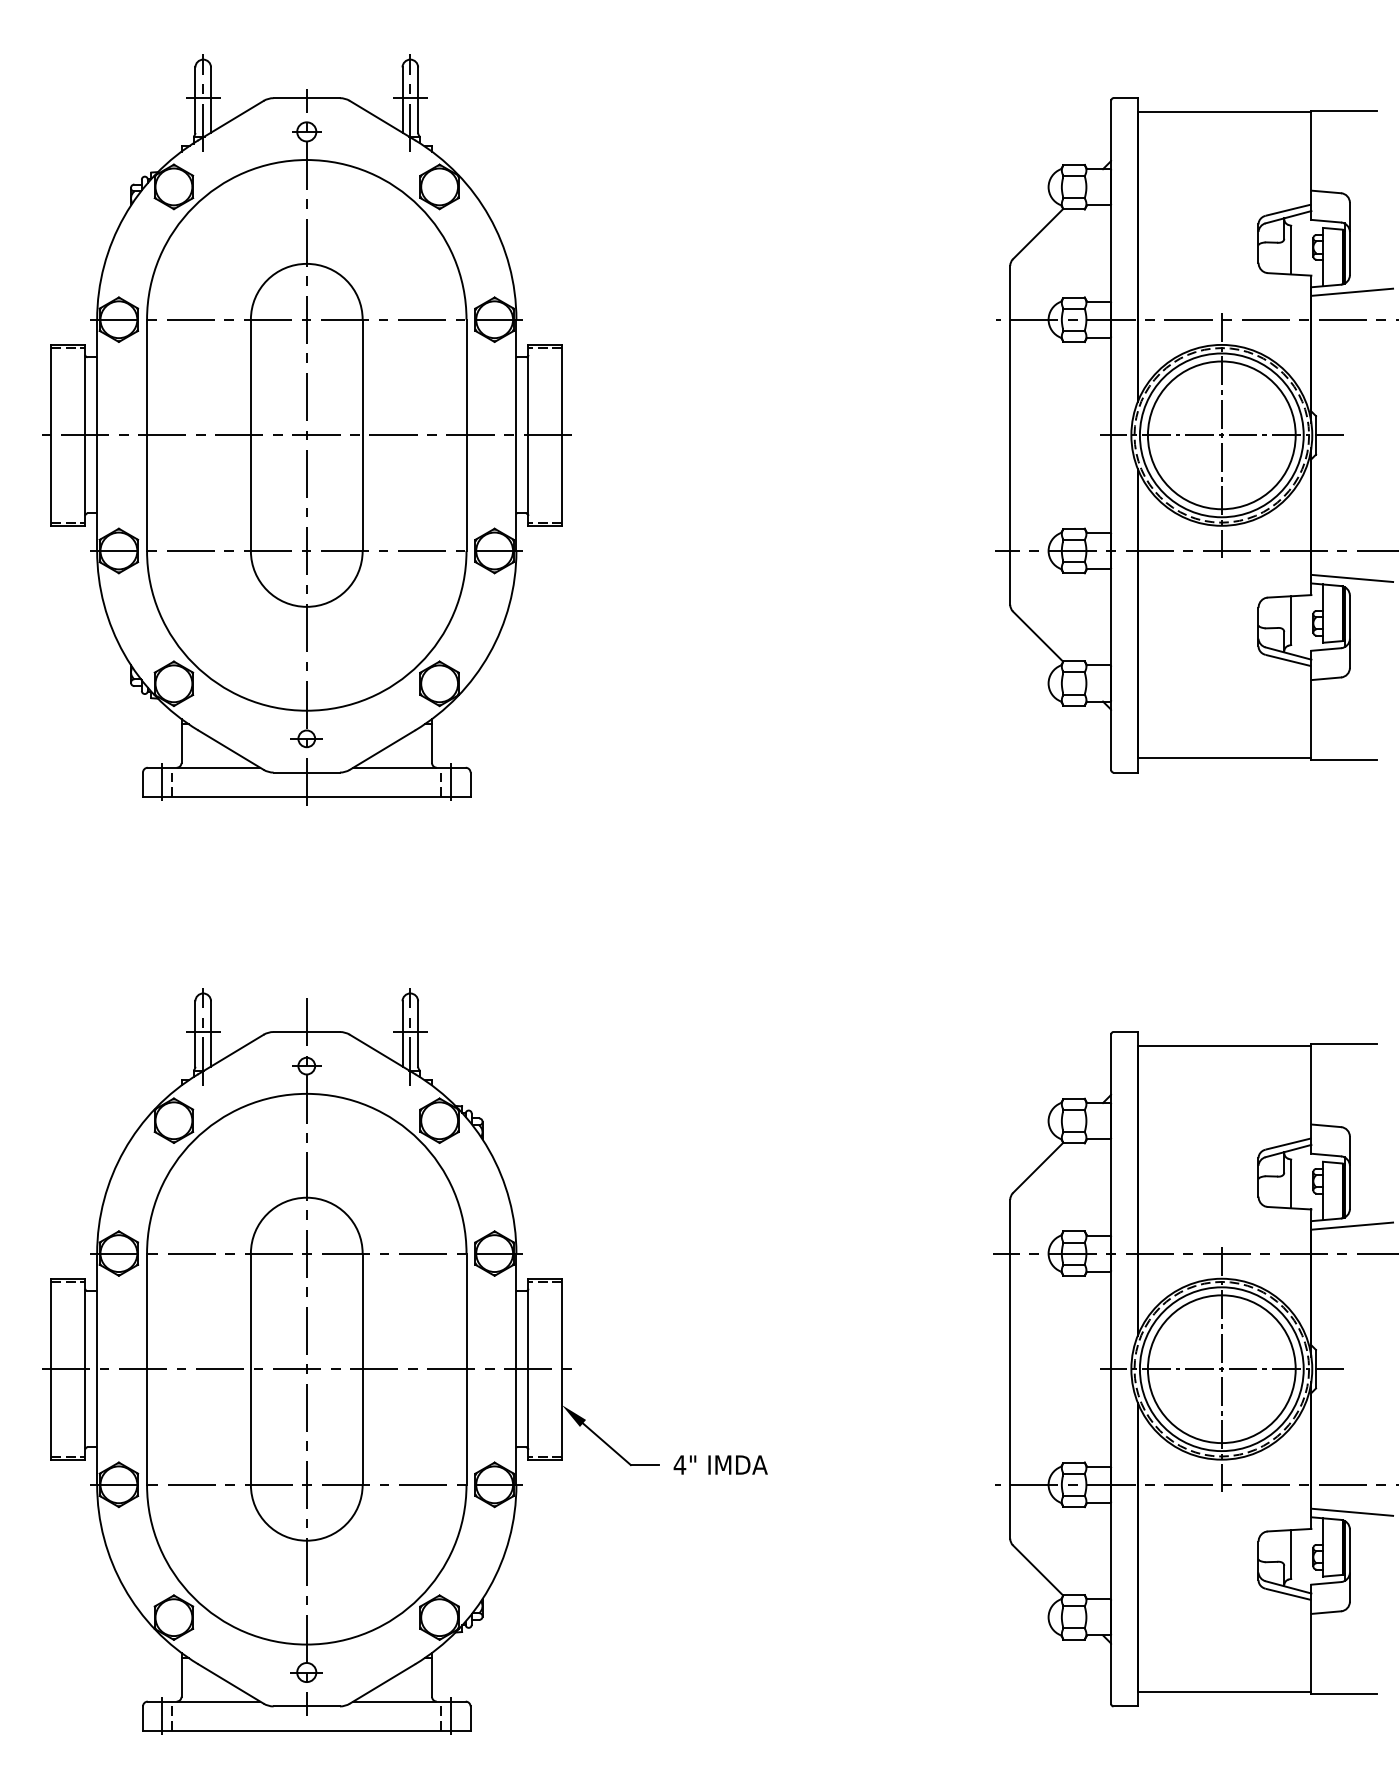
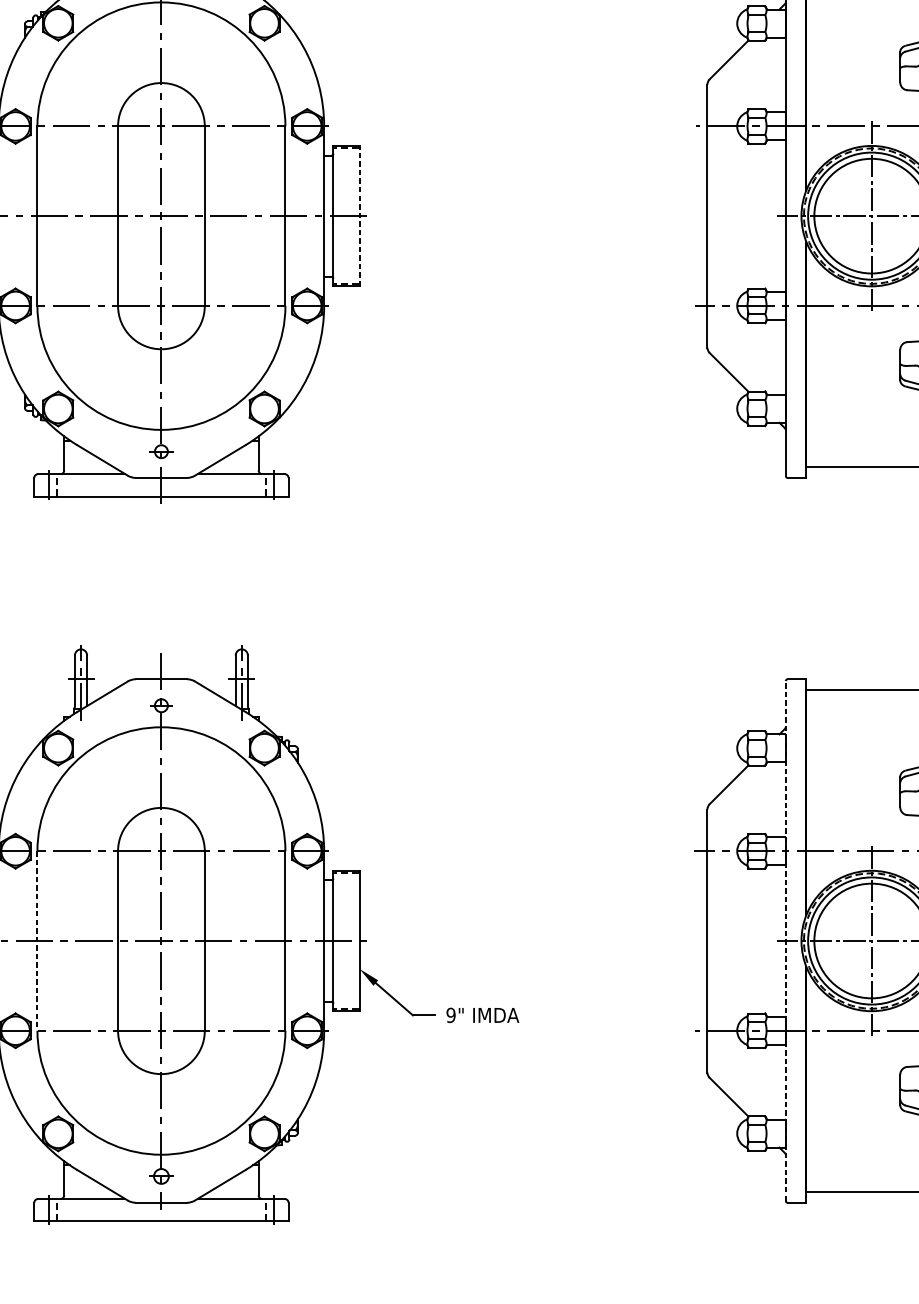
line: (562, 434) -> (359, 215), solid -> dashed
line: (147, 1369) -> (37, 941), solid -> dashed
line: (1111, 1369) -> (786, 941), solid -> dashed
text: (679, 1464) -> (450, 1014), 4" -> 9"

